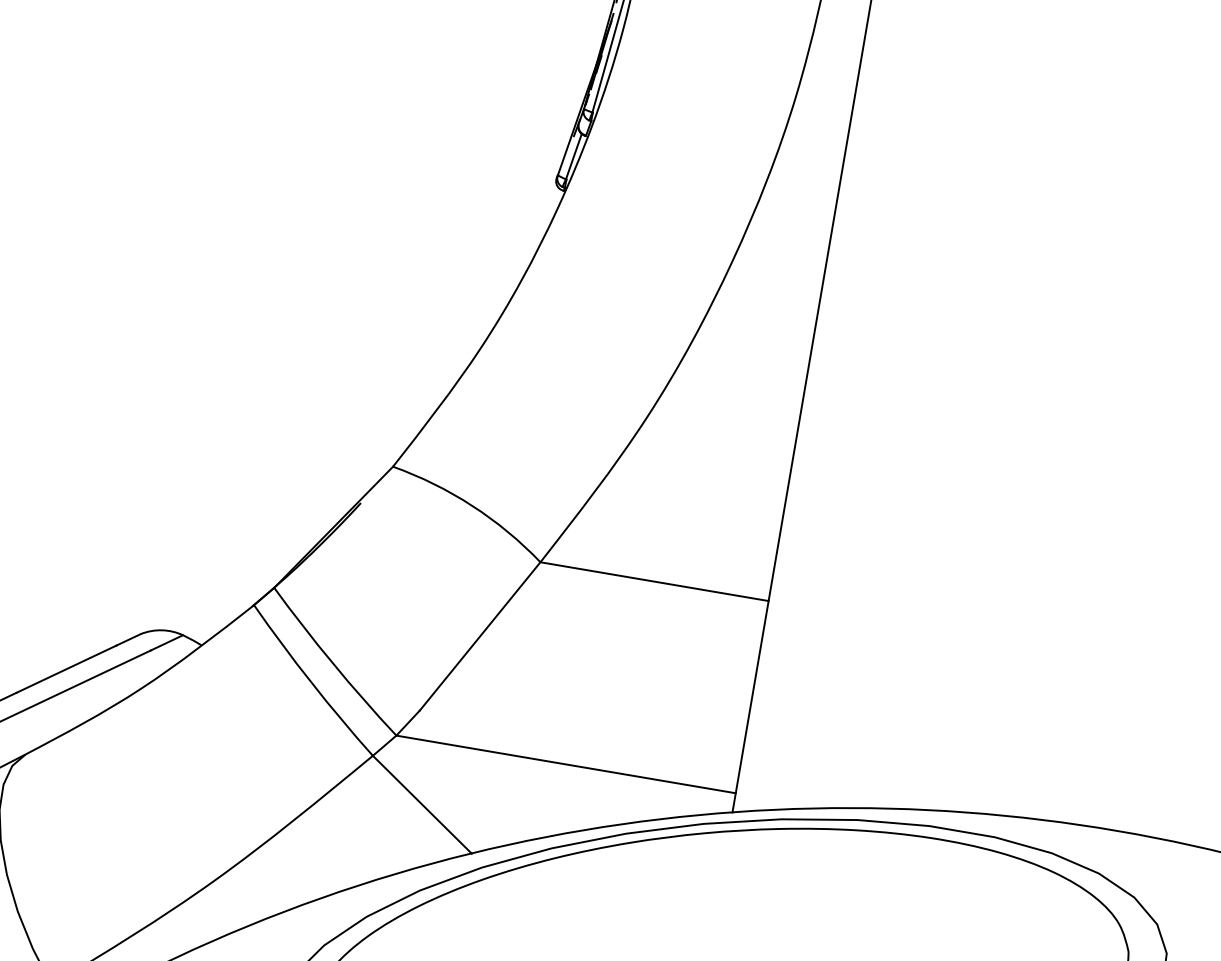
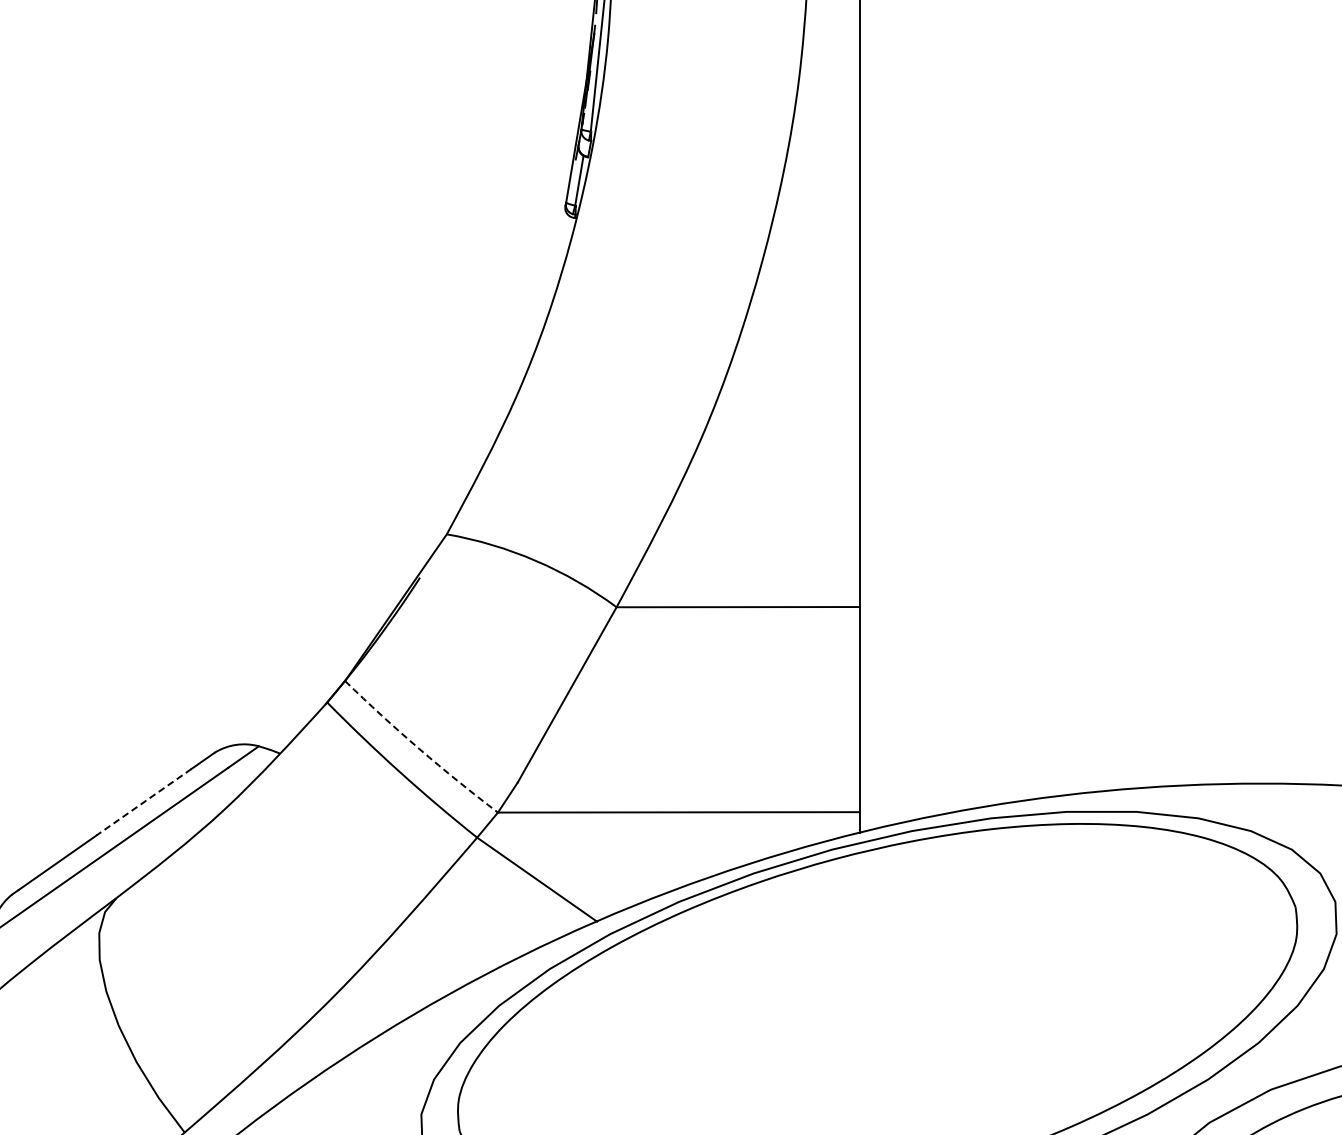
arc: (332, 663) -> (419, 749), solid -> dashed
line: (66, 669) -> (144, 802), solid -> dashed

